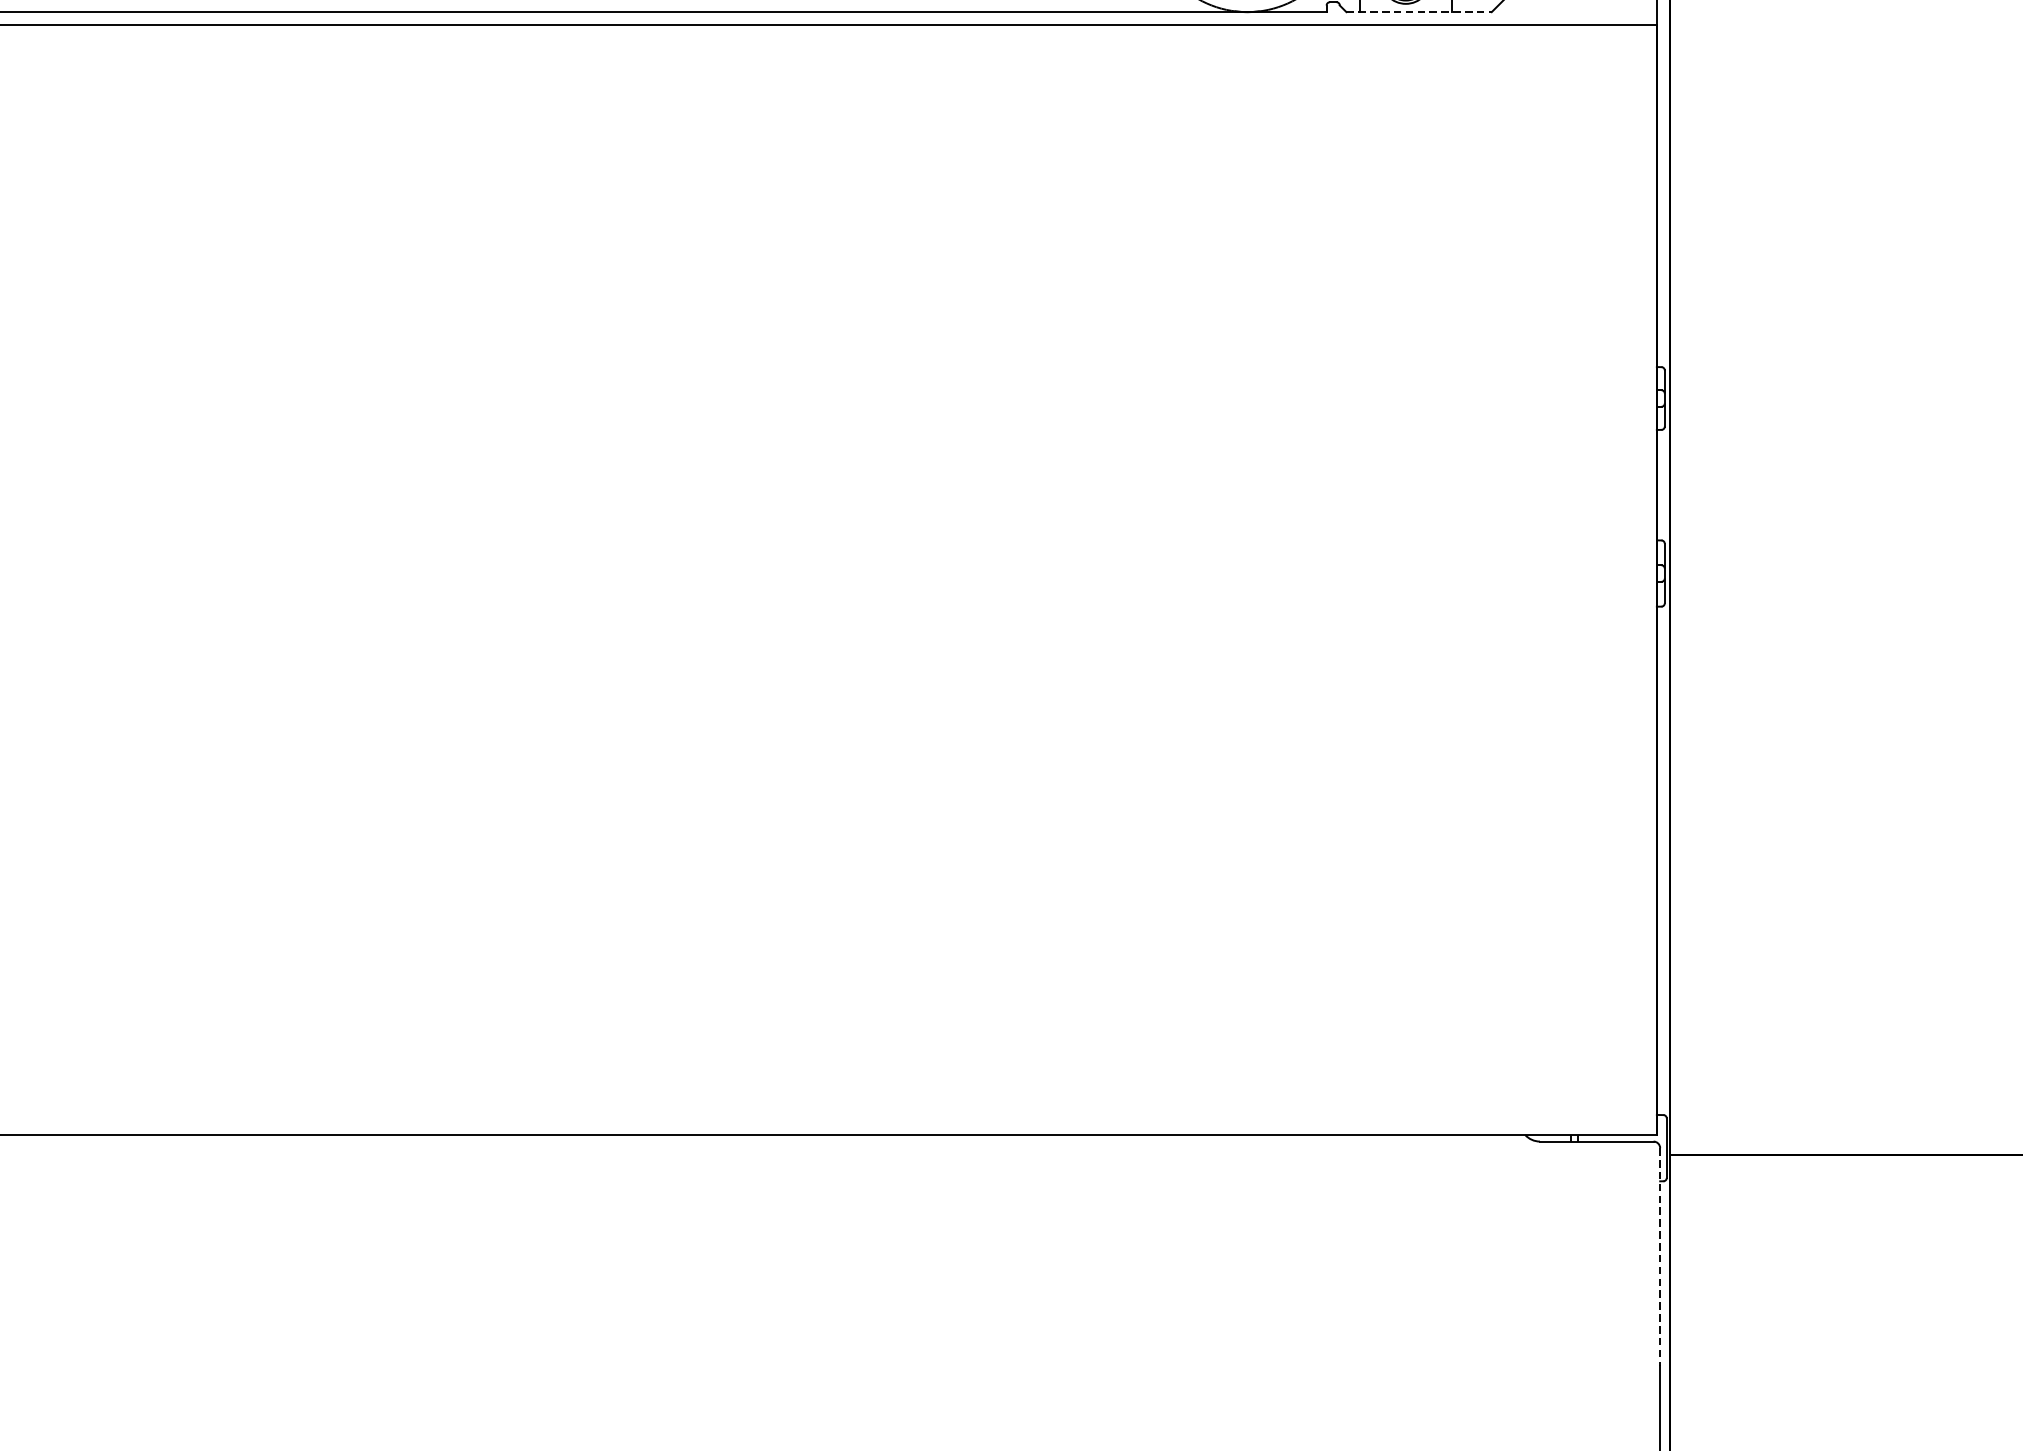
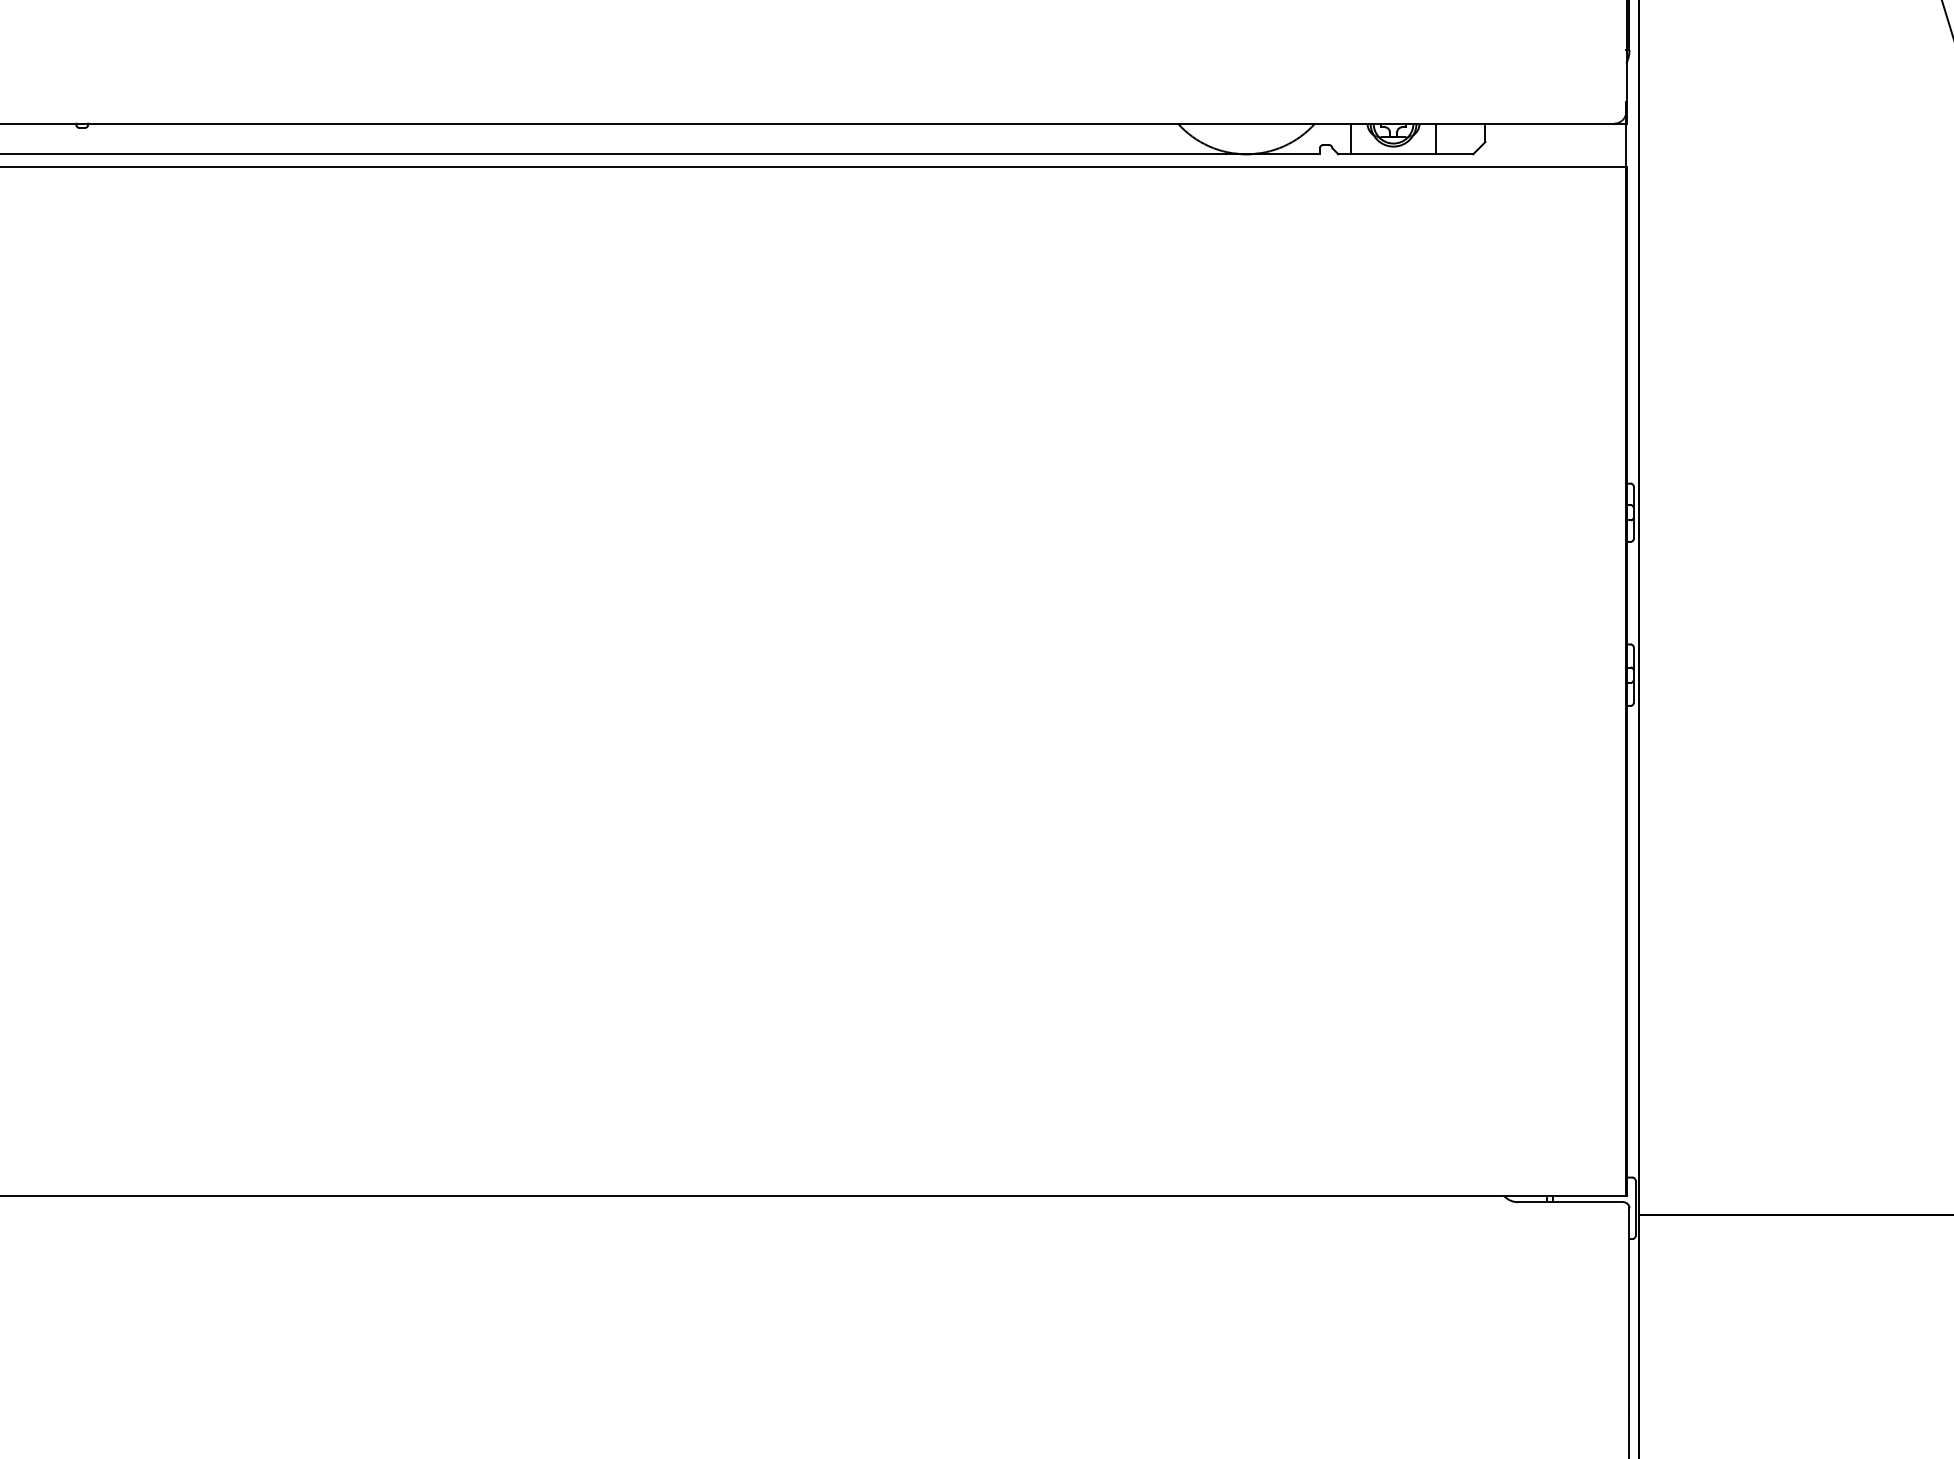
line: (1419, 12) -> (1406, 154), dashed -> solid
line: (1660, 1257) -> (1629, 1309), dashed -> solid

